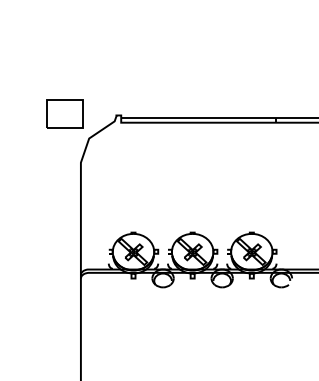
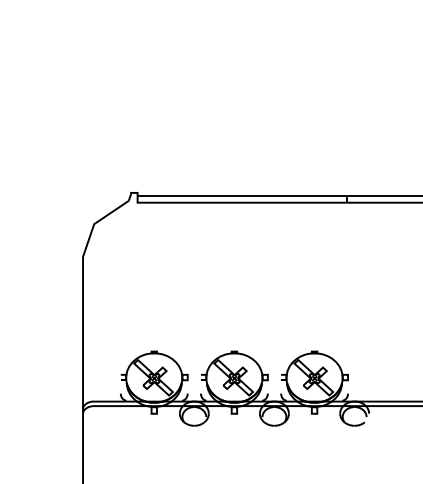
part: (64, 113) -> (60, 190), removed

